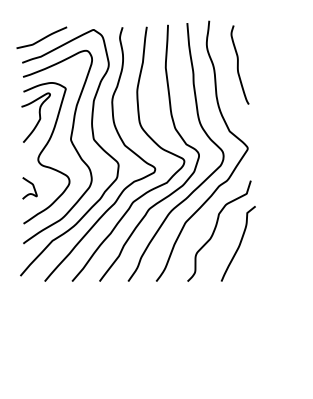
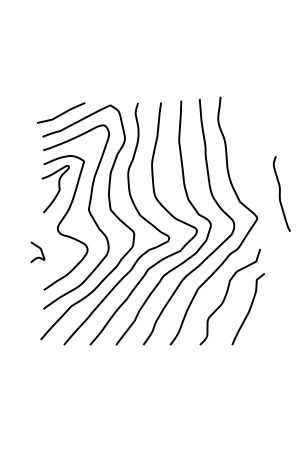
curve: (238, 64) -> (280, 193), moved
curve: (32, 187) -> (40, 251), moved

